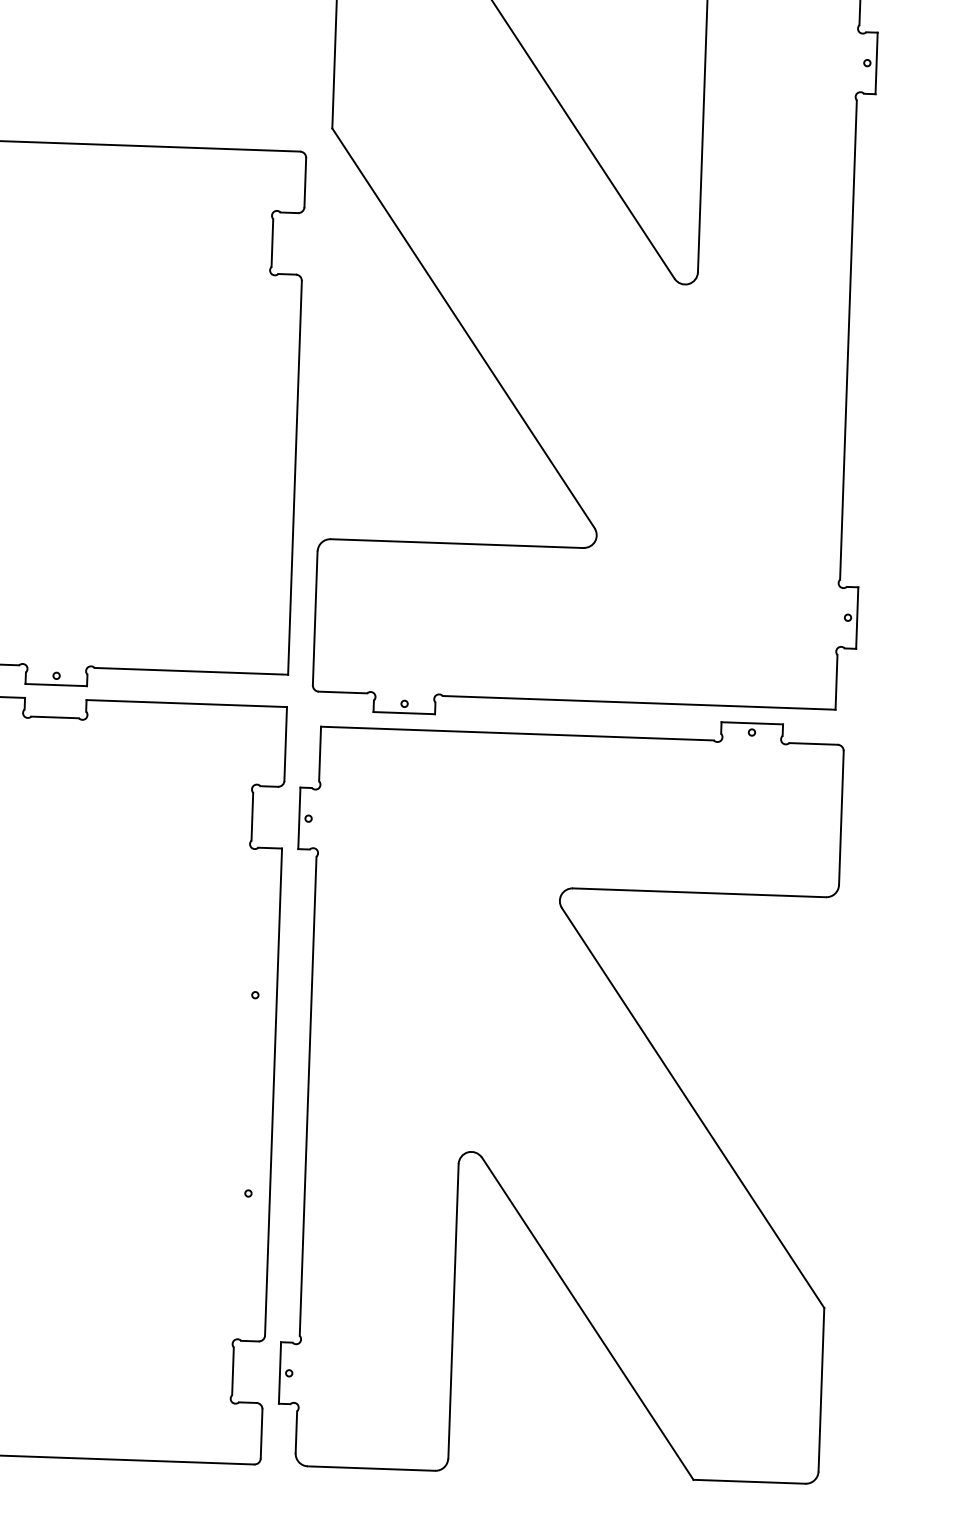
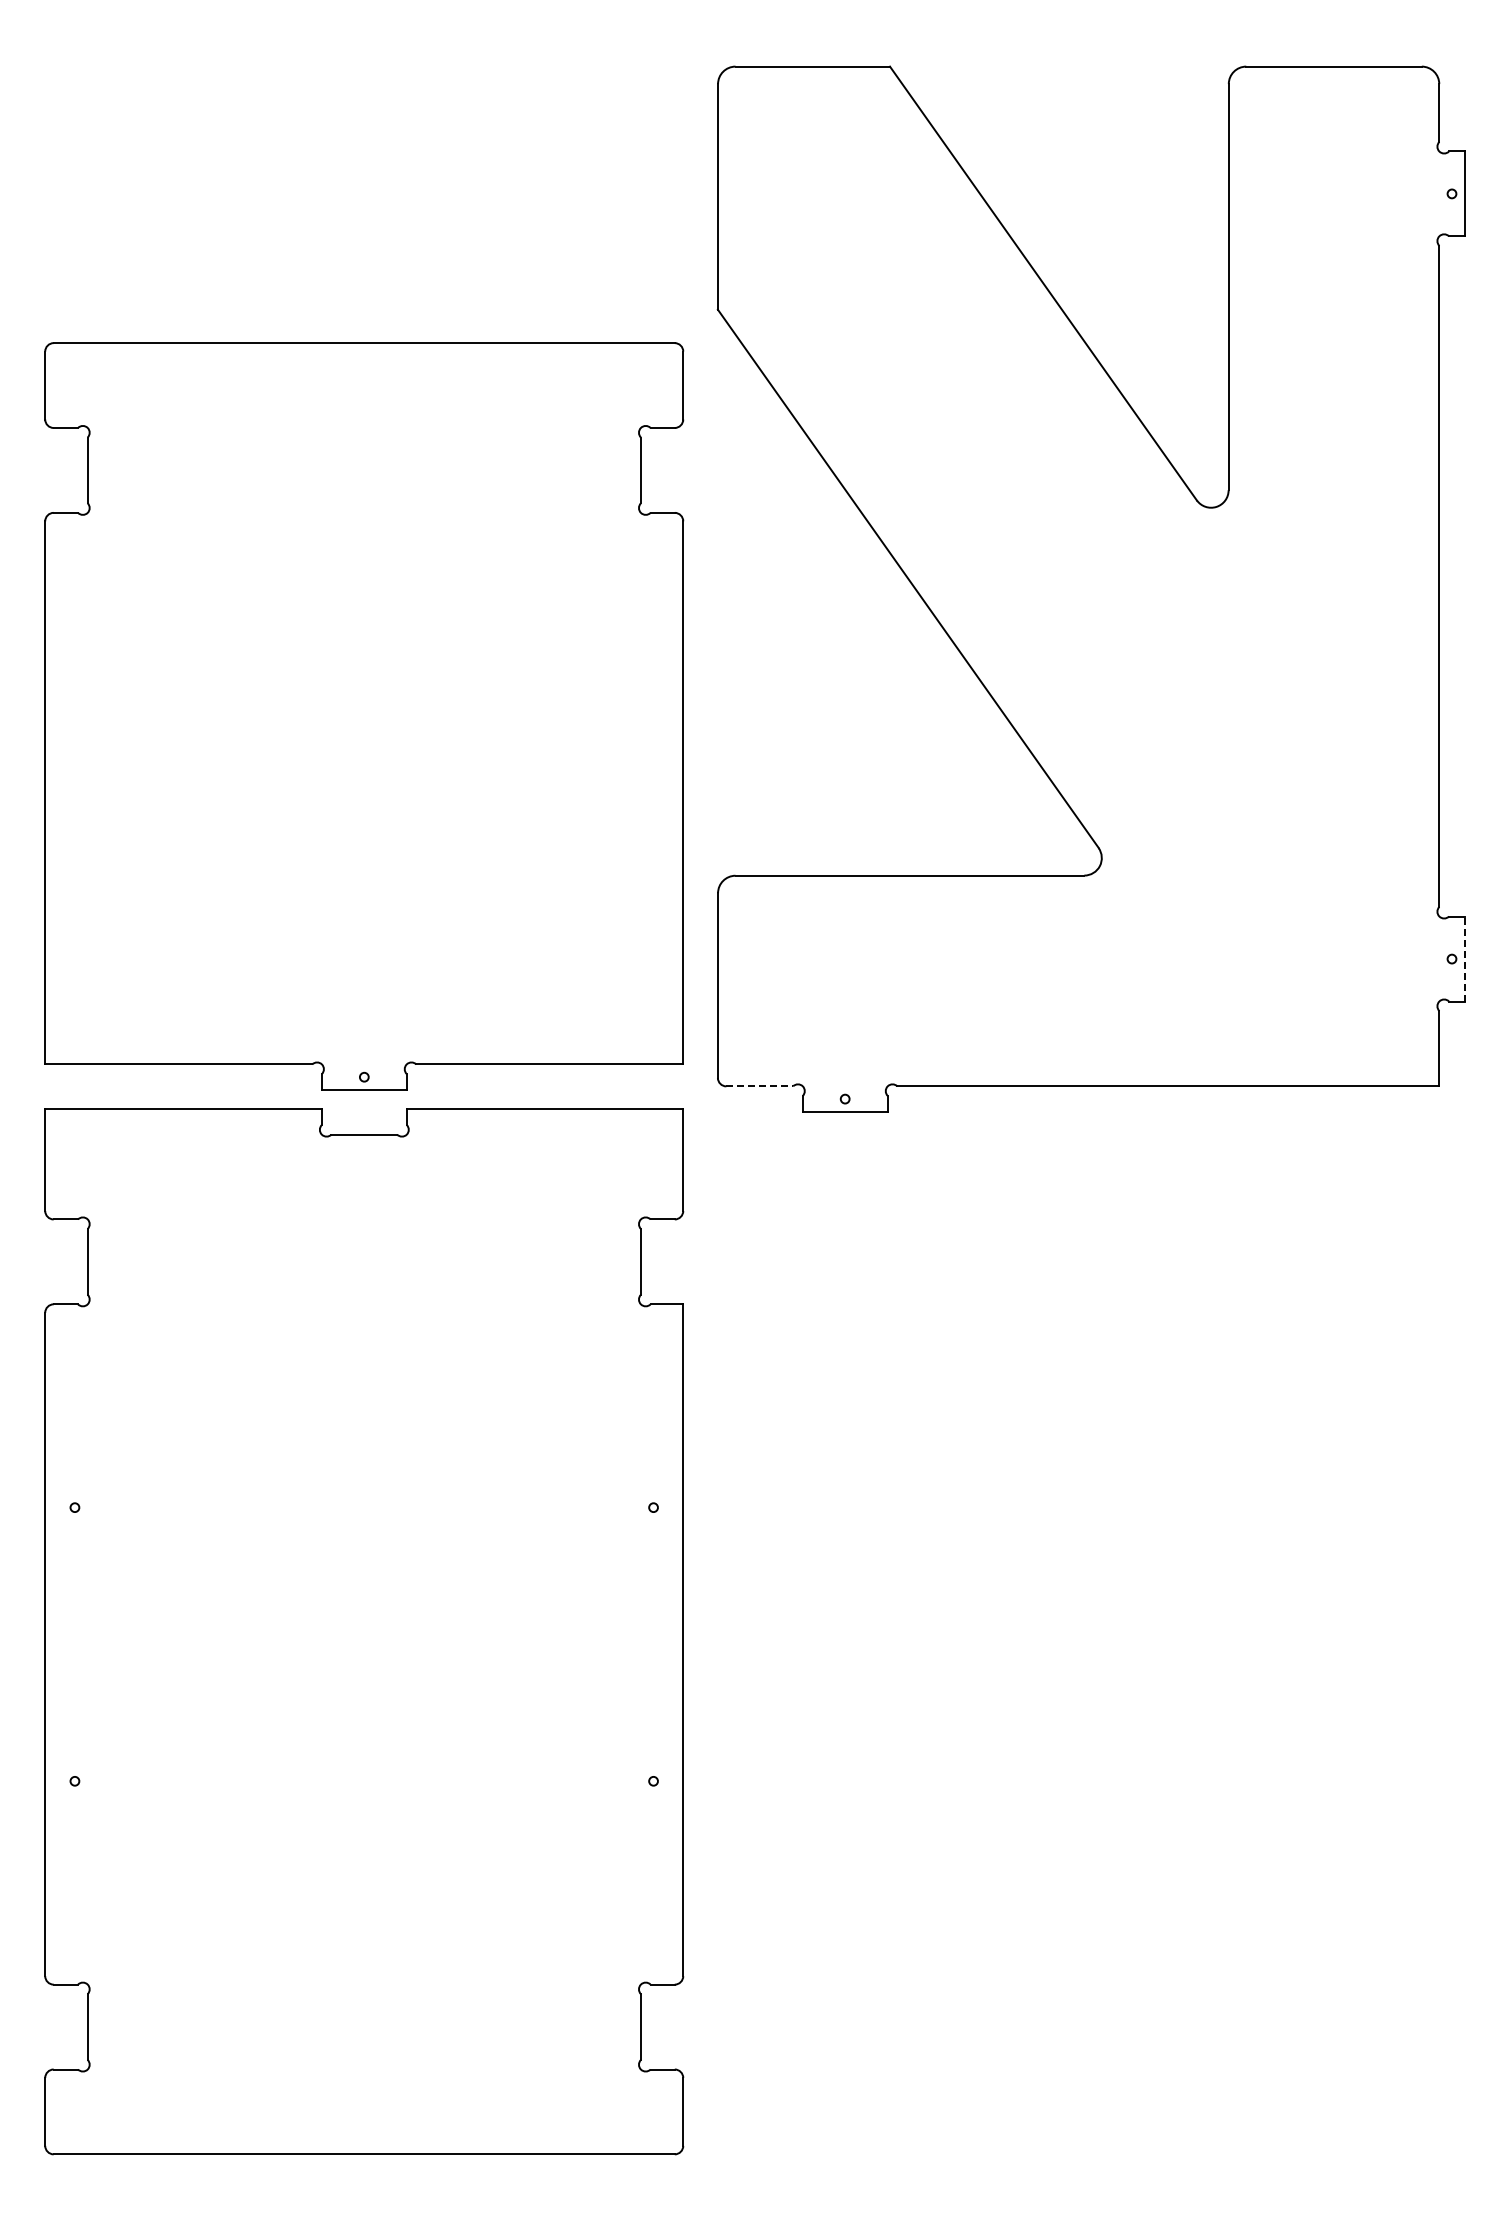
line: (857, 617) -> (1464, 958), solid -> dashed
line: (343, 692) -> (760, 1086), solid -> dashed
part: (560, 1095) -> (1079, 1631), removed

